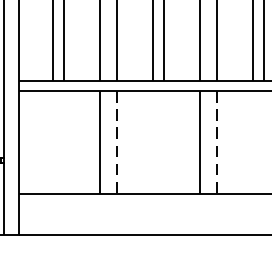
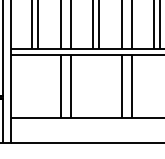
line: (116, 142) -> (70, 86), dashed -> solid
line: (216, 142) -> (131, 86), dashed -> solid

